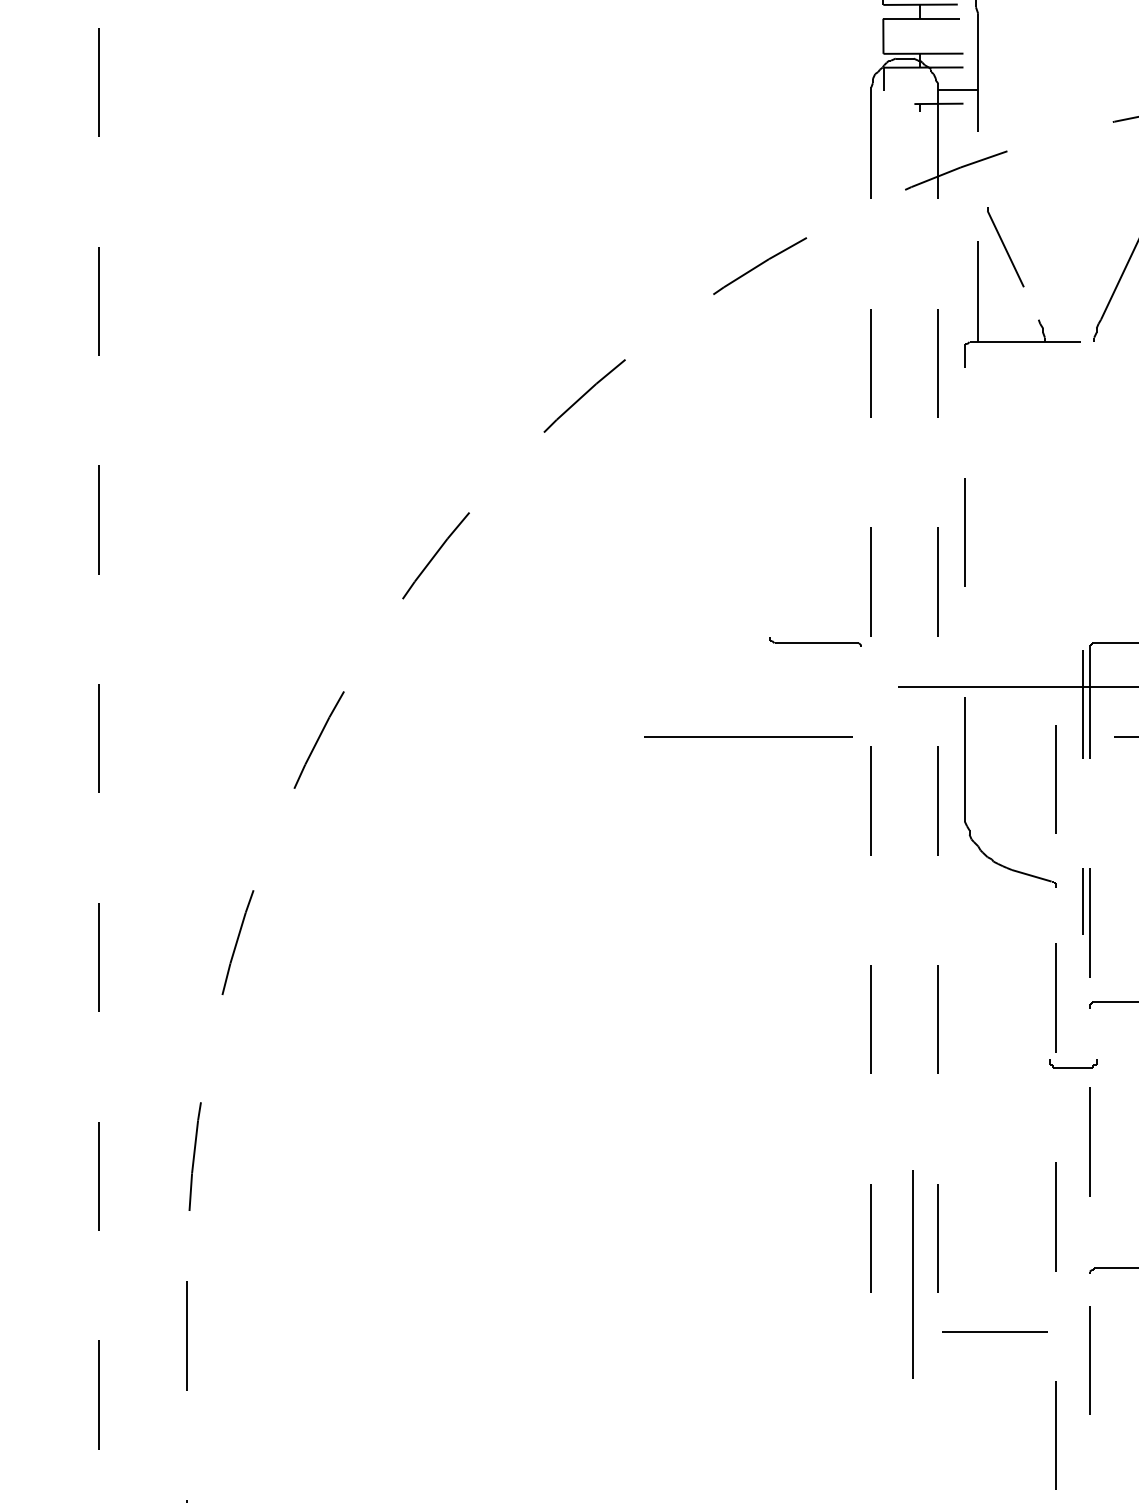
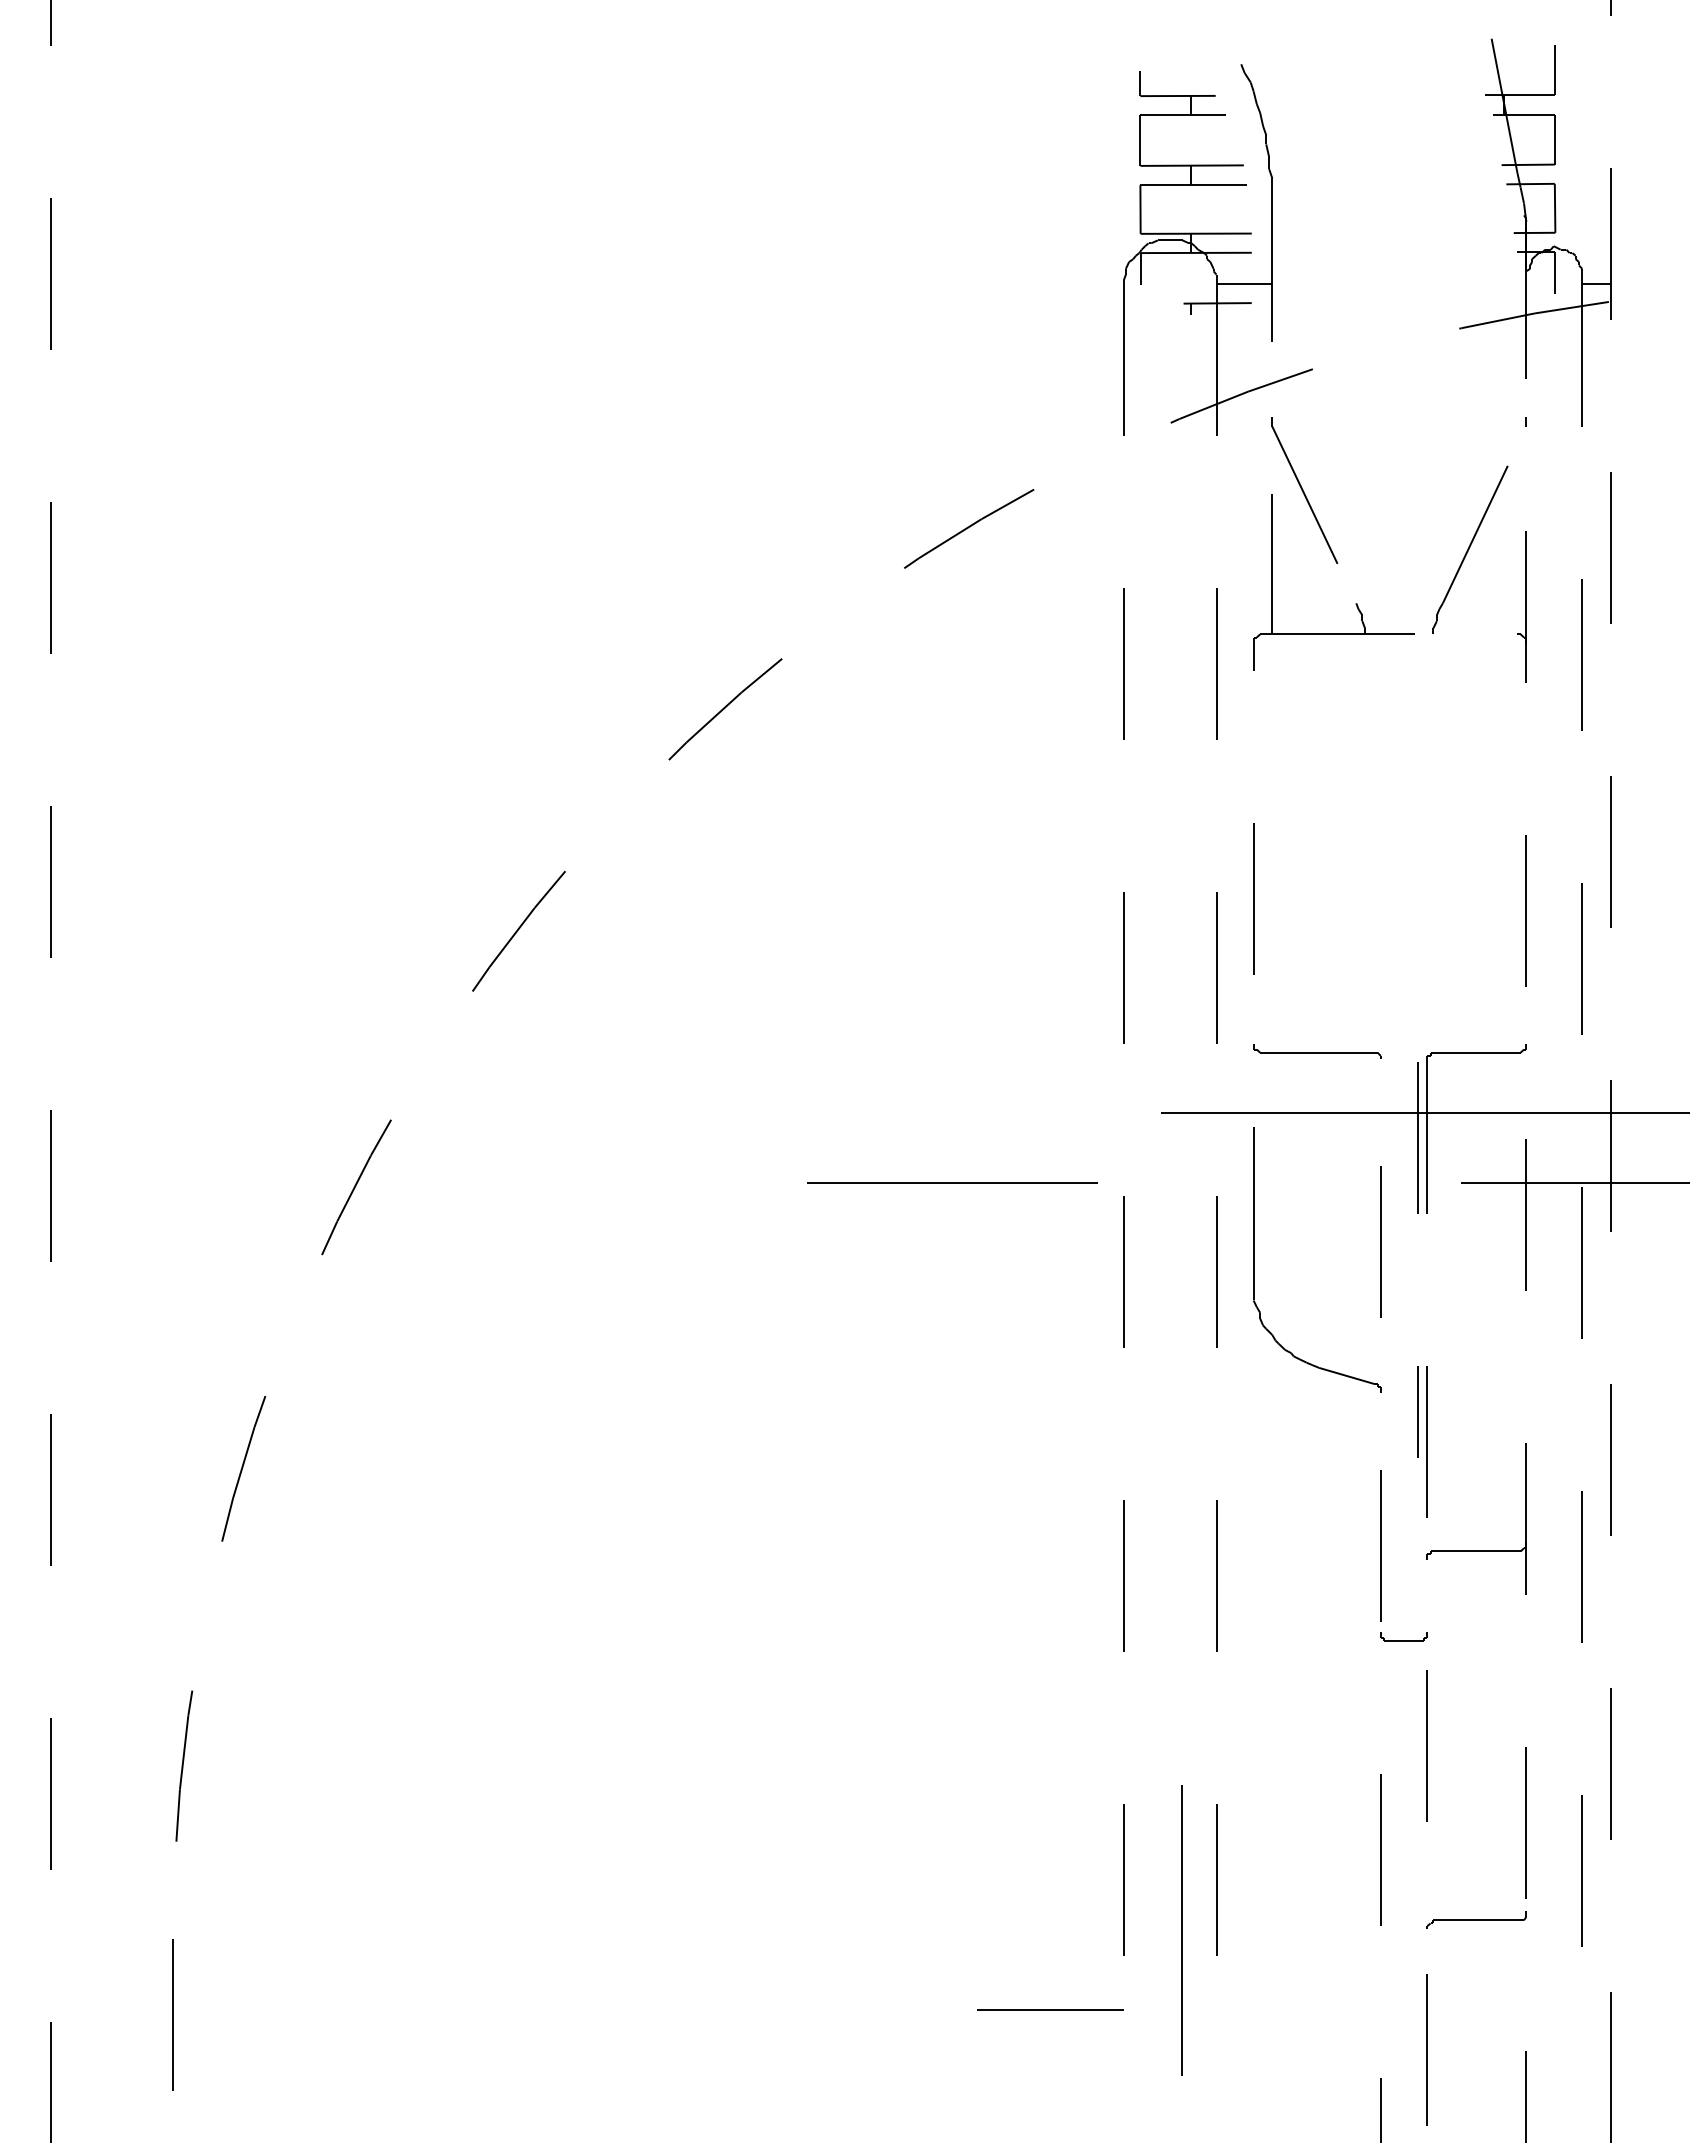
part: (1001, 238) -> (1304, 490), size x1.67
part: (815, 642) -> (1317, 1051), moved
part: (1072, 1063) -> (1403, 1636), size x0.71
line: (994, 1331) -> (1050, 2009), moved

